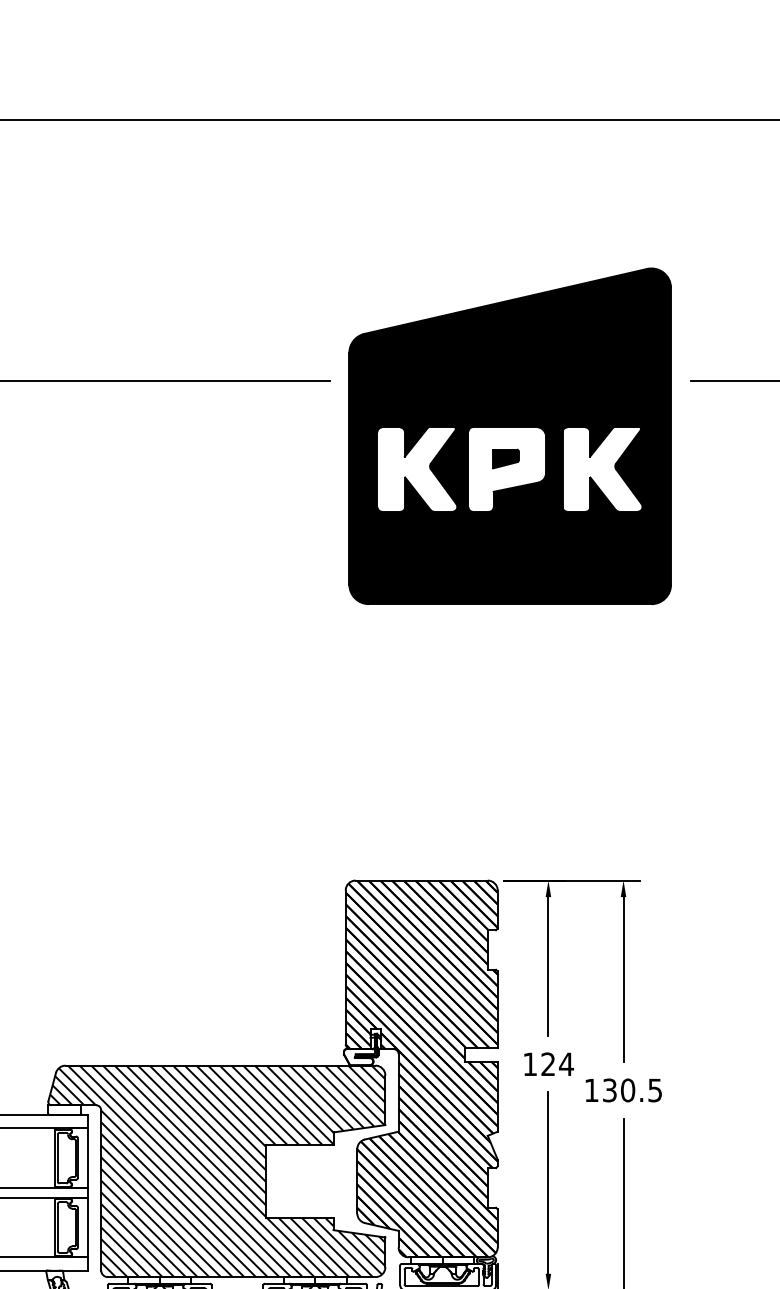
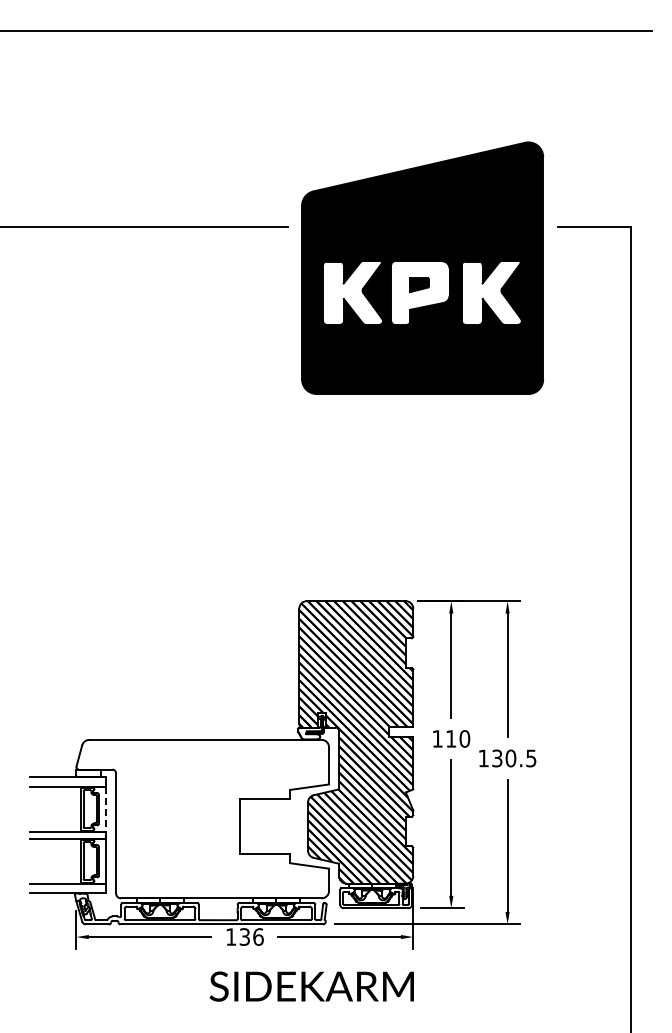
text: (558, 1063) -> (458, 738), 124 -> 110
line: (88, 1158) -> (106, 809), solid -> dashed
hatch: (217, 1170) -> (203, 818), removed

